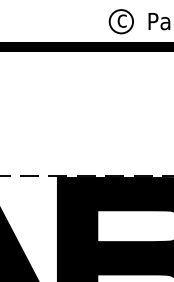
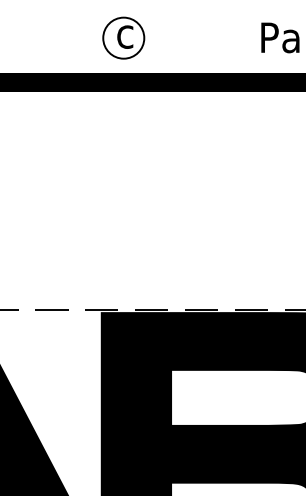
part: (120, 21) -> (122, 37), moved

